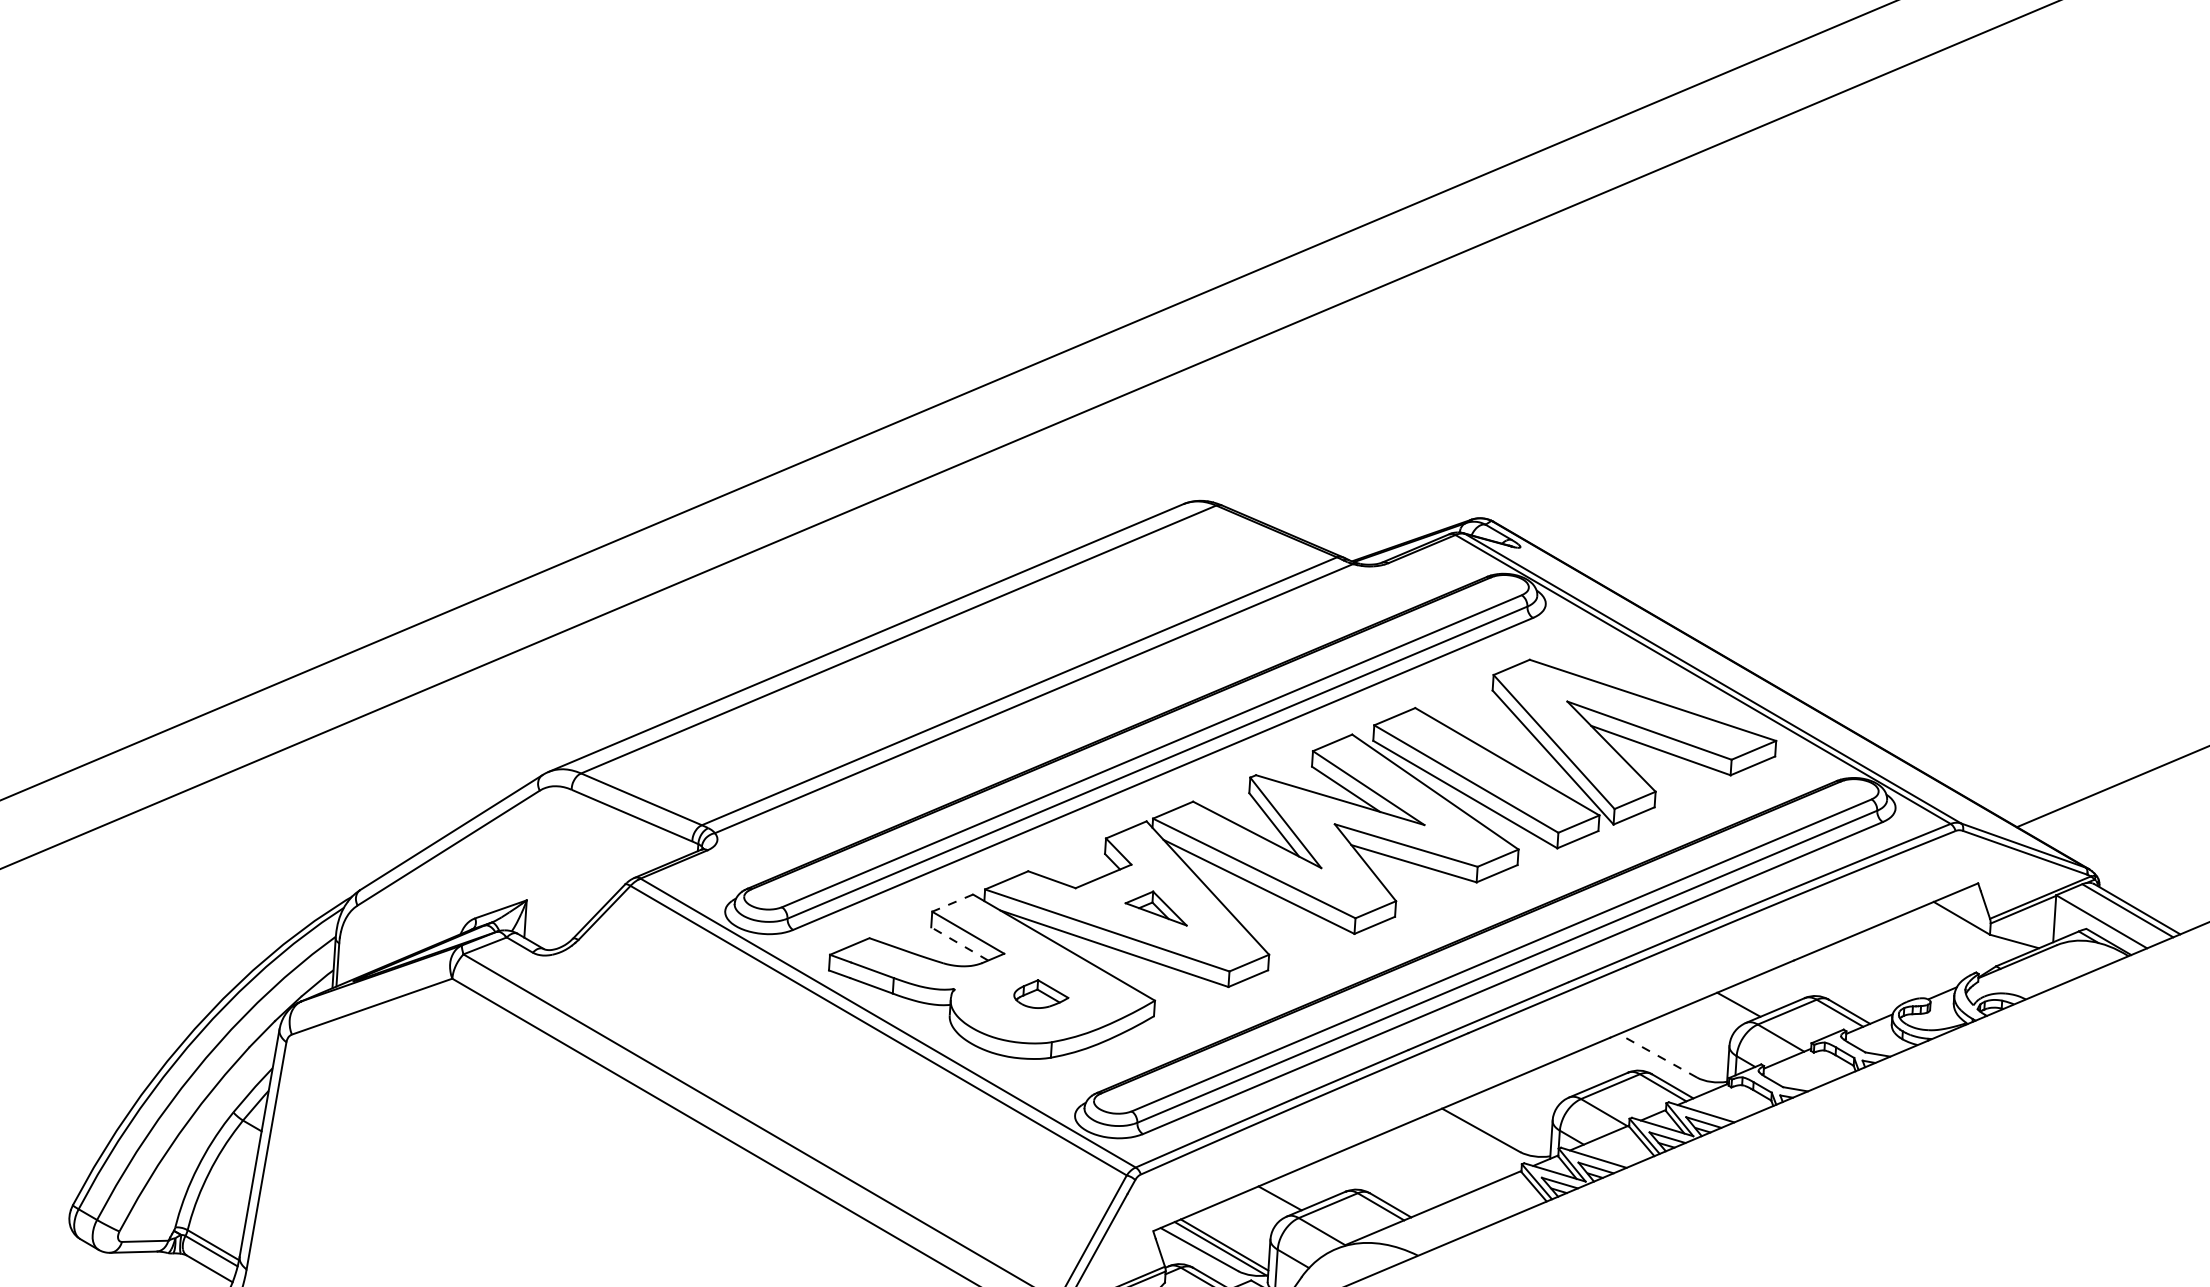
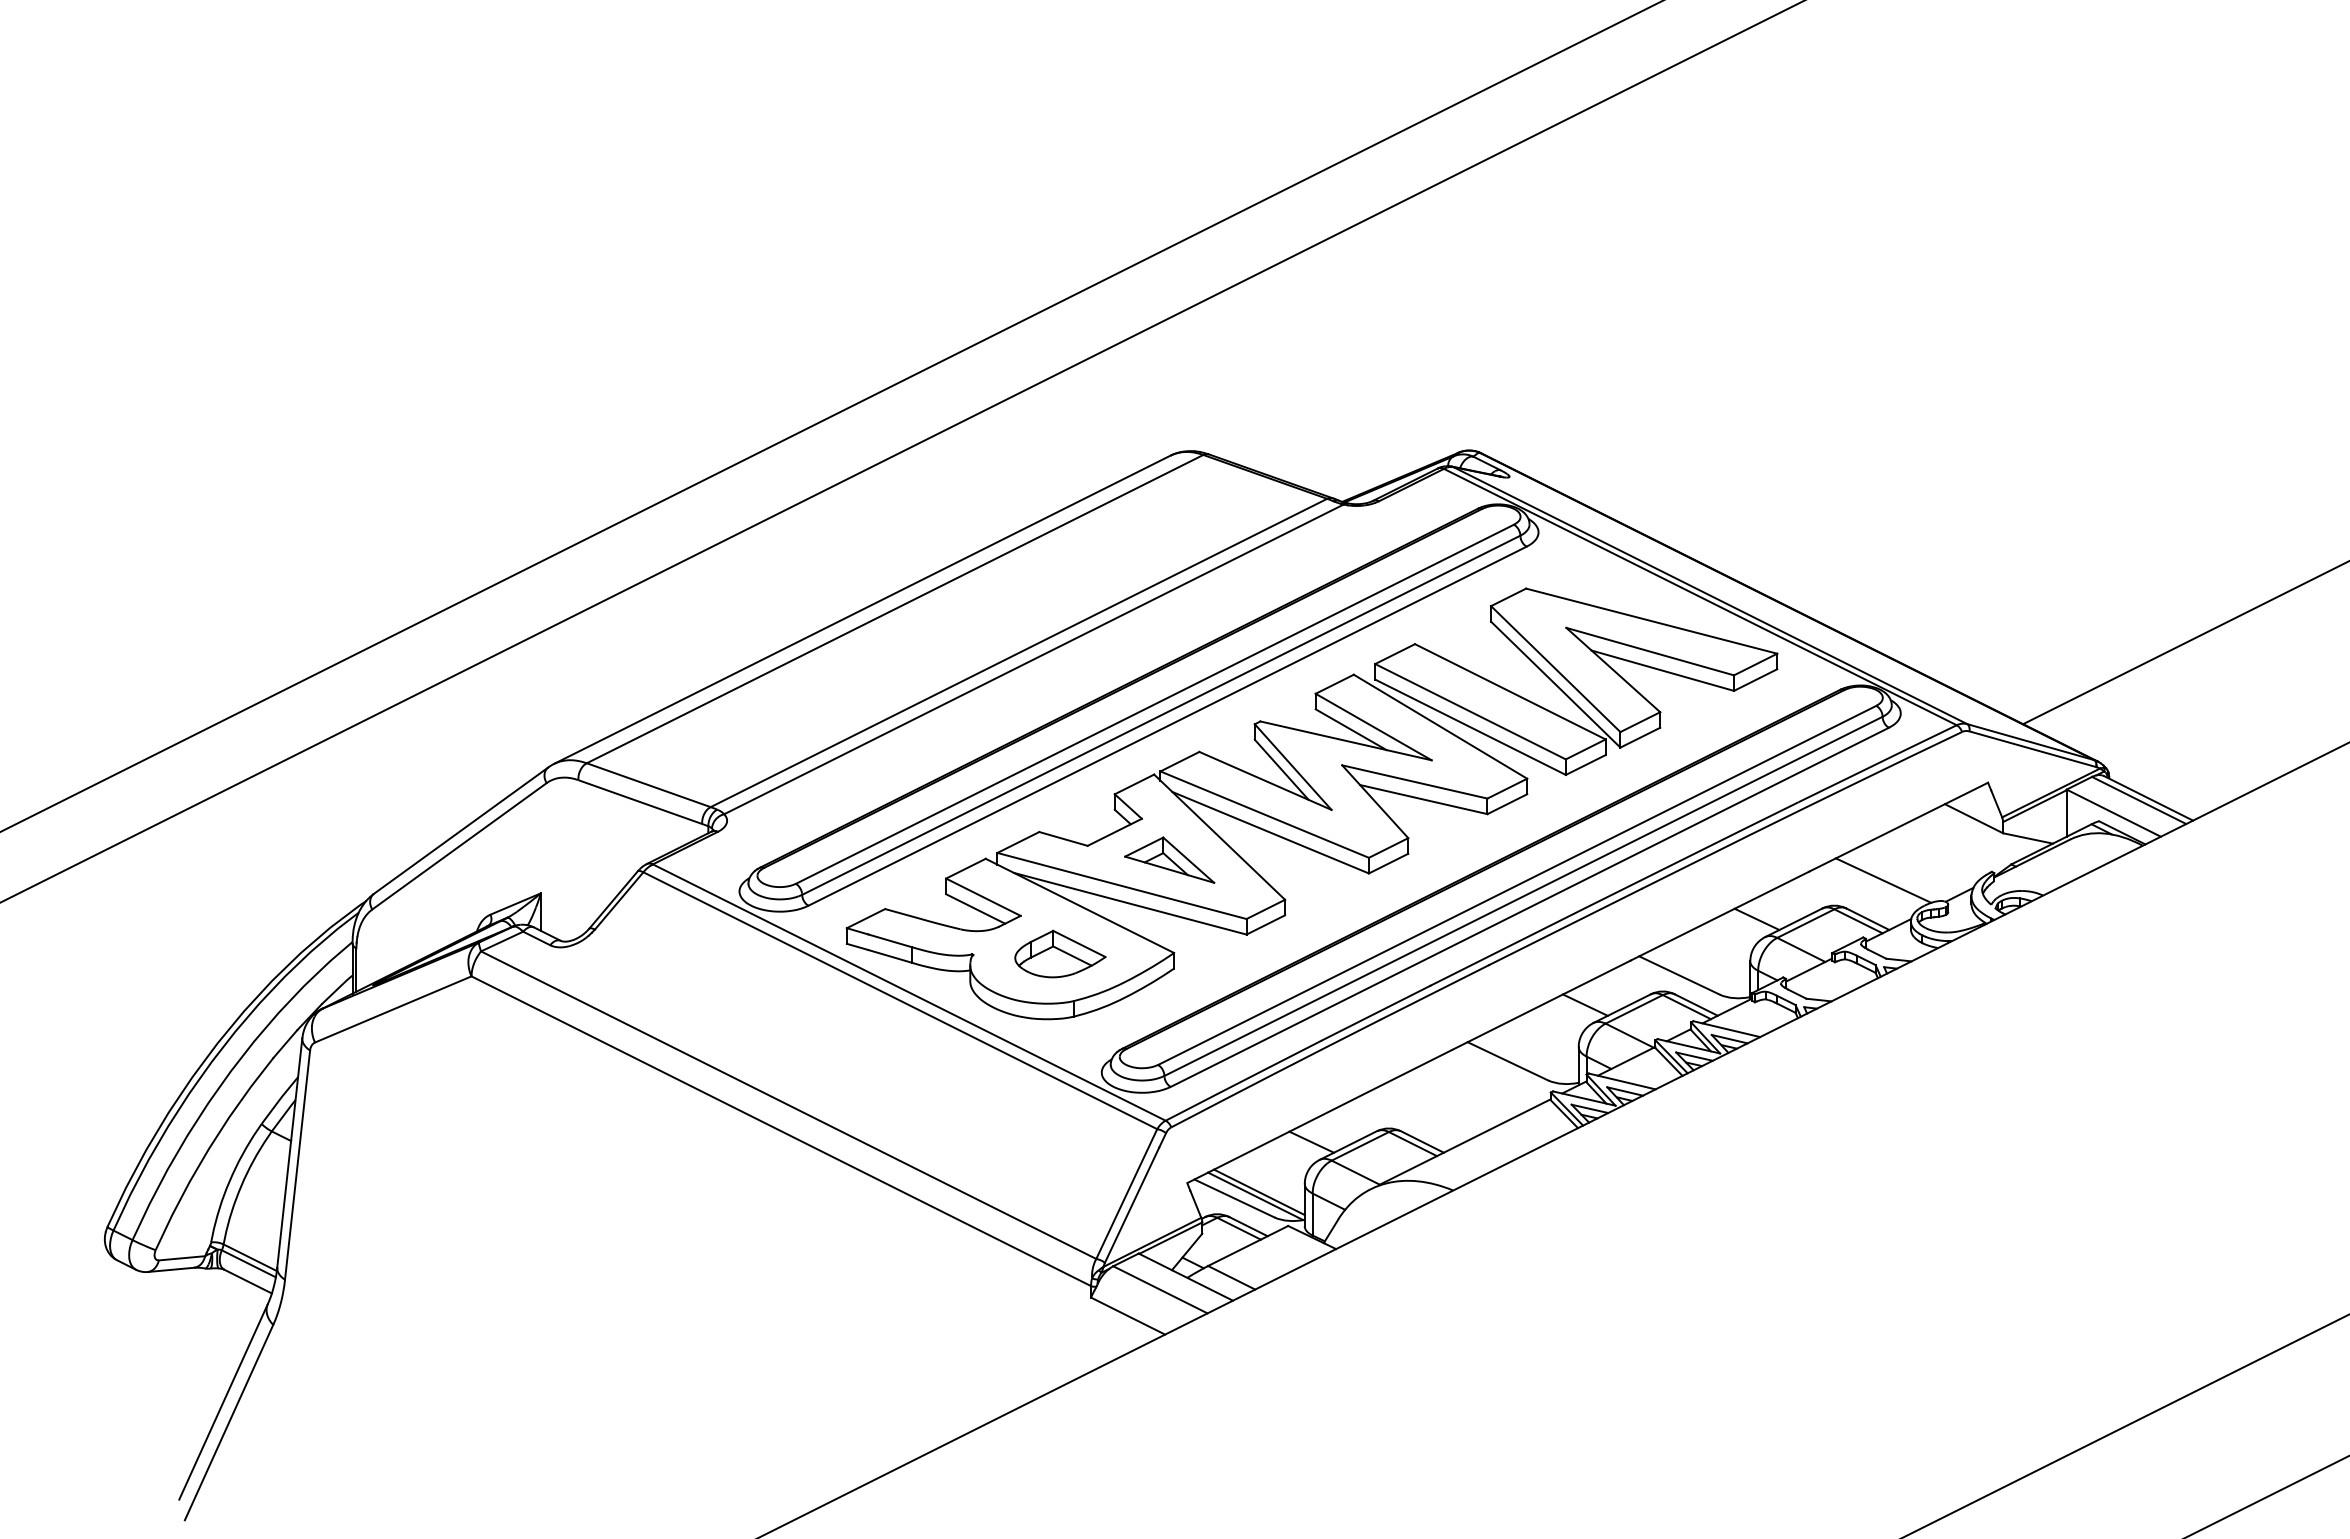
line: (952, 902) -> (965, 868), dashed -> solid
part: (1156, 907) -> (1169, 859), size x1.43
line: (959, 943) -> (975, 908), dashed -> solid
line: (1867, 974) -> (1883, 880), added
part: (1041, 993) -> (1060, 953), size x1.67
line: (1657, 1055) -> (1679, 975), dashed -> solid
line: (1561, 1078) -> (1584, 1004), added

